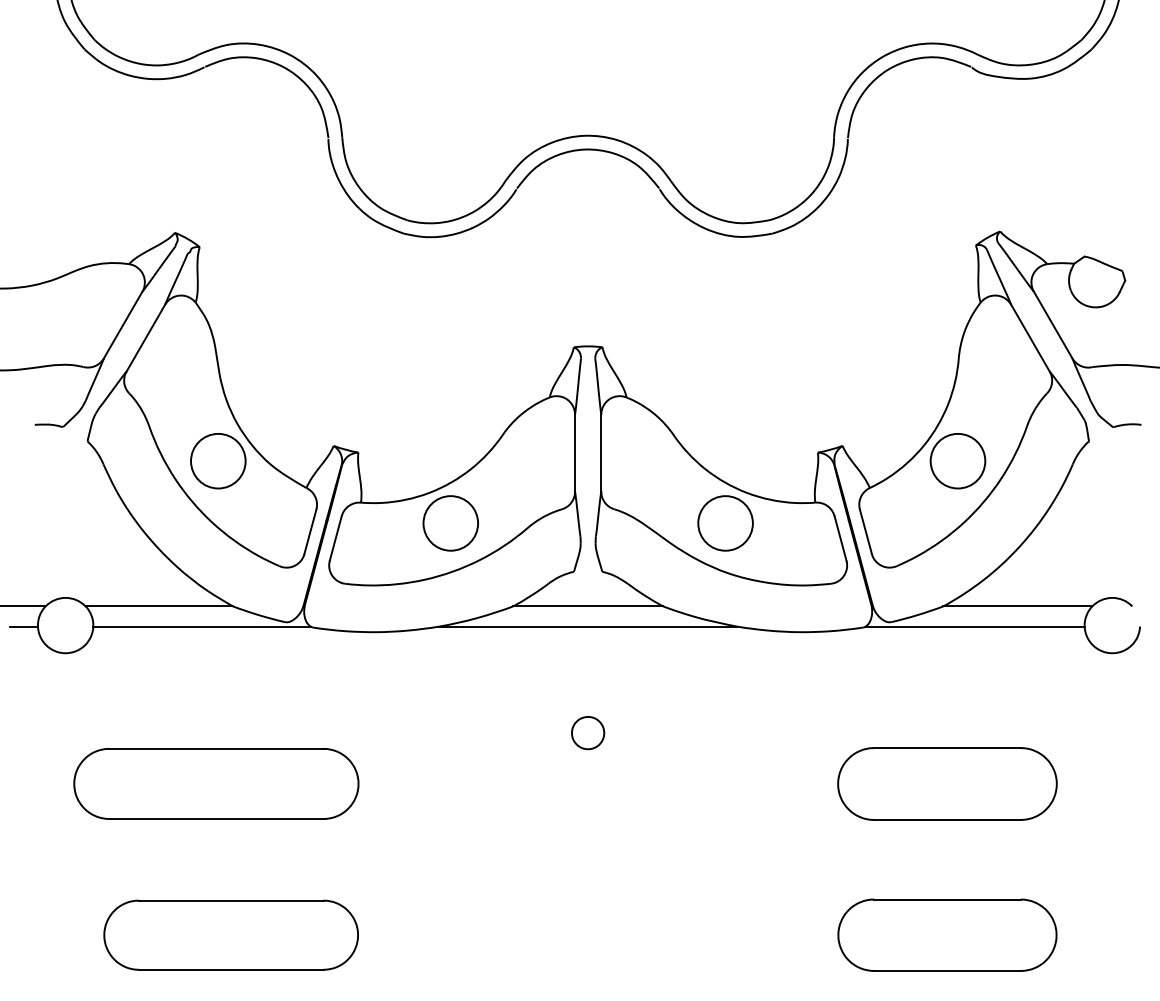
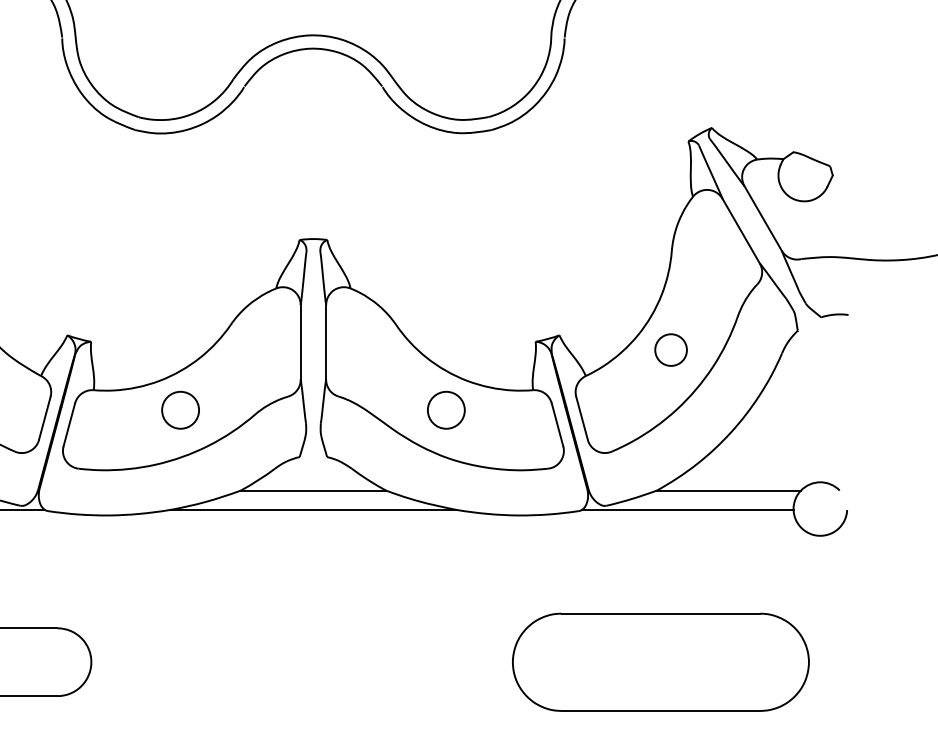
circle: (957, 460) -> (670, 349), size x0.6
circle: (450, 523) -> (180, 410), size x0.7
circle: (725, 523) -> (446, 410), size x0.7
part: (588, 733) -> (313, 613), removed
part: (947, 783) -> (660, 661), size x1.4

